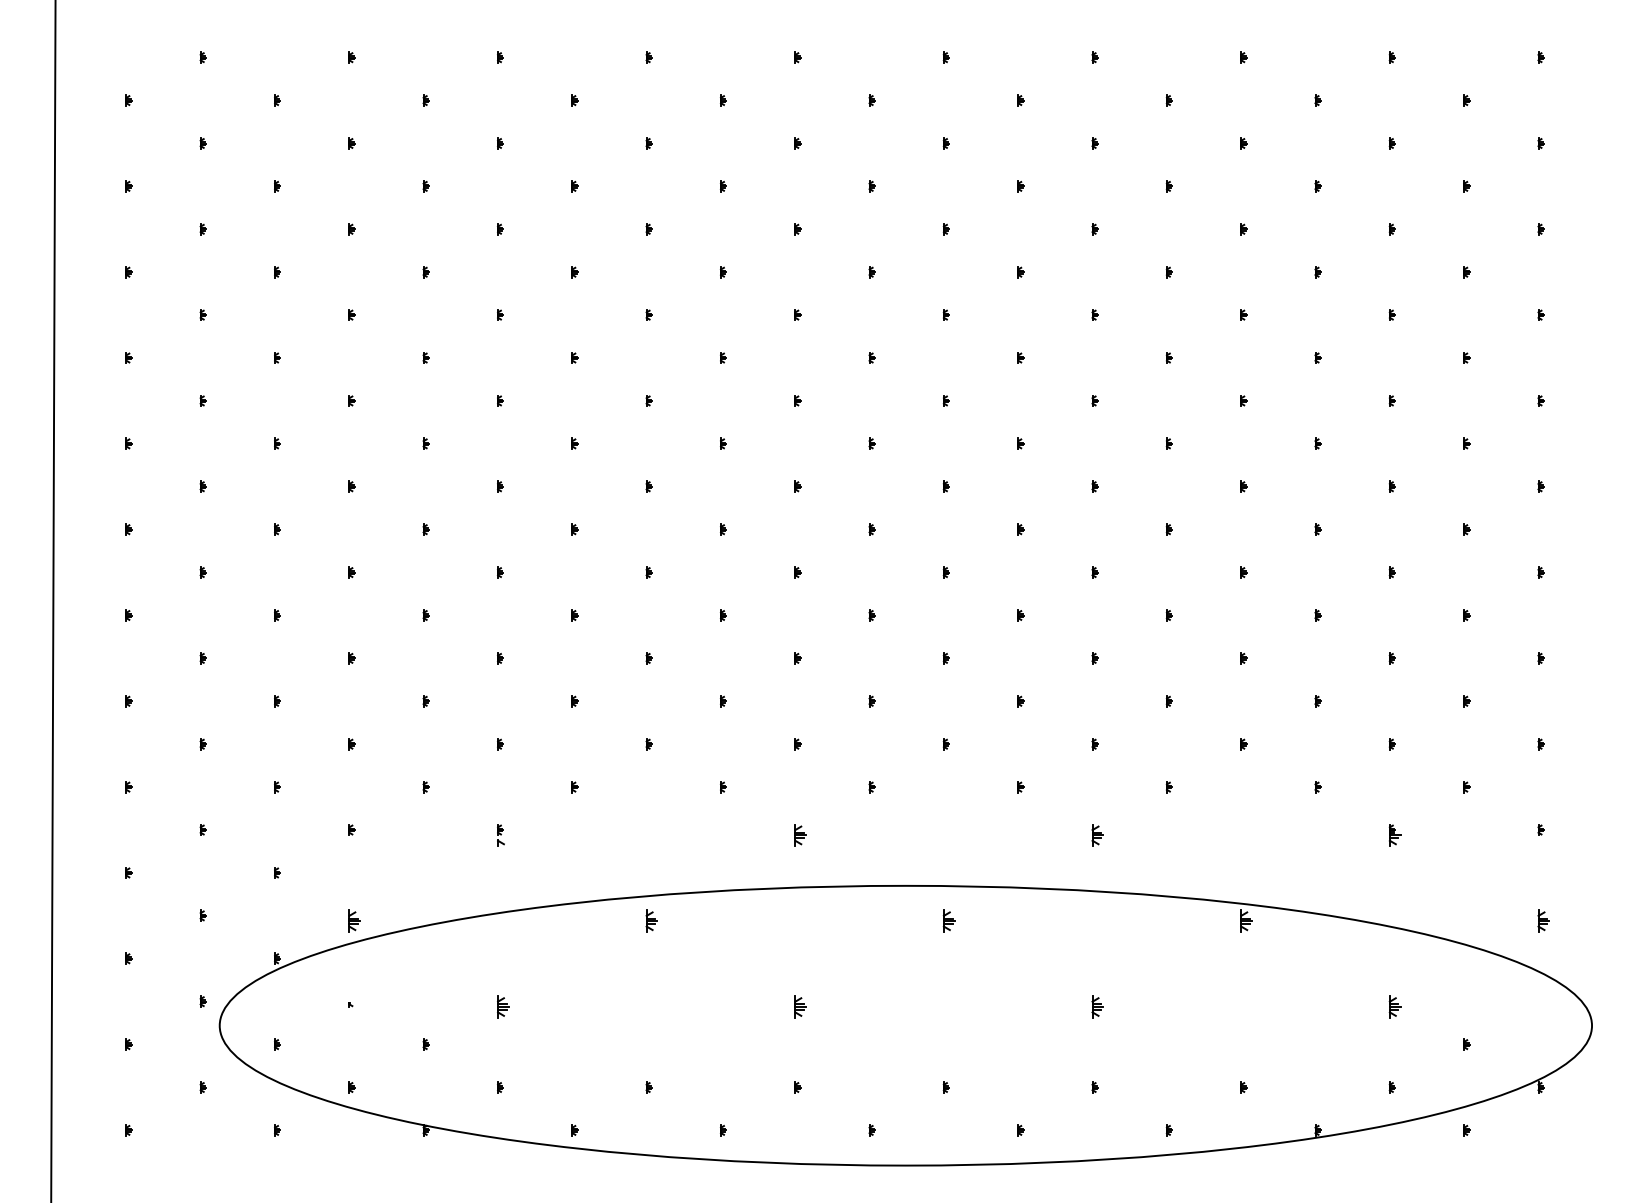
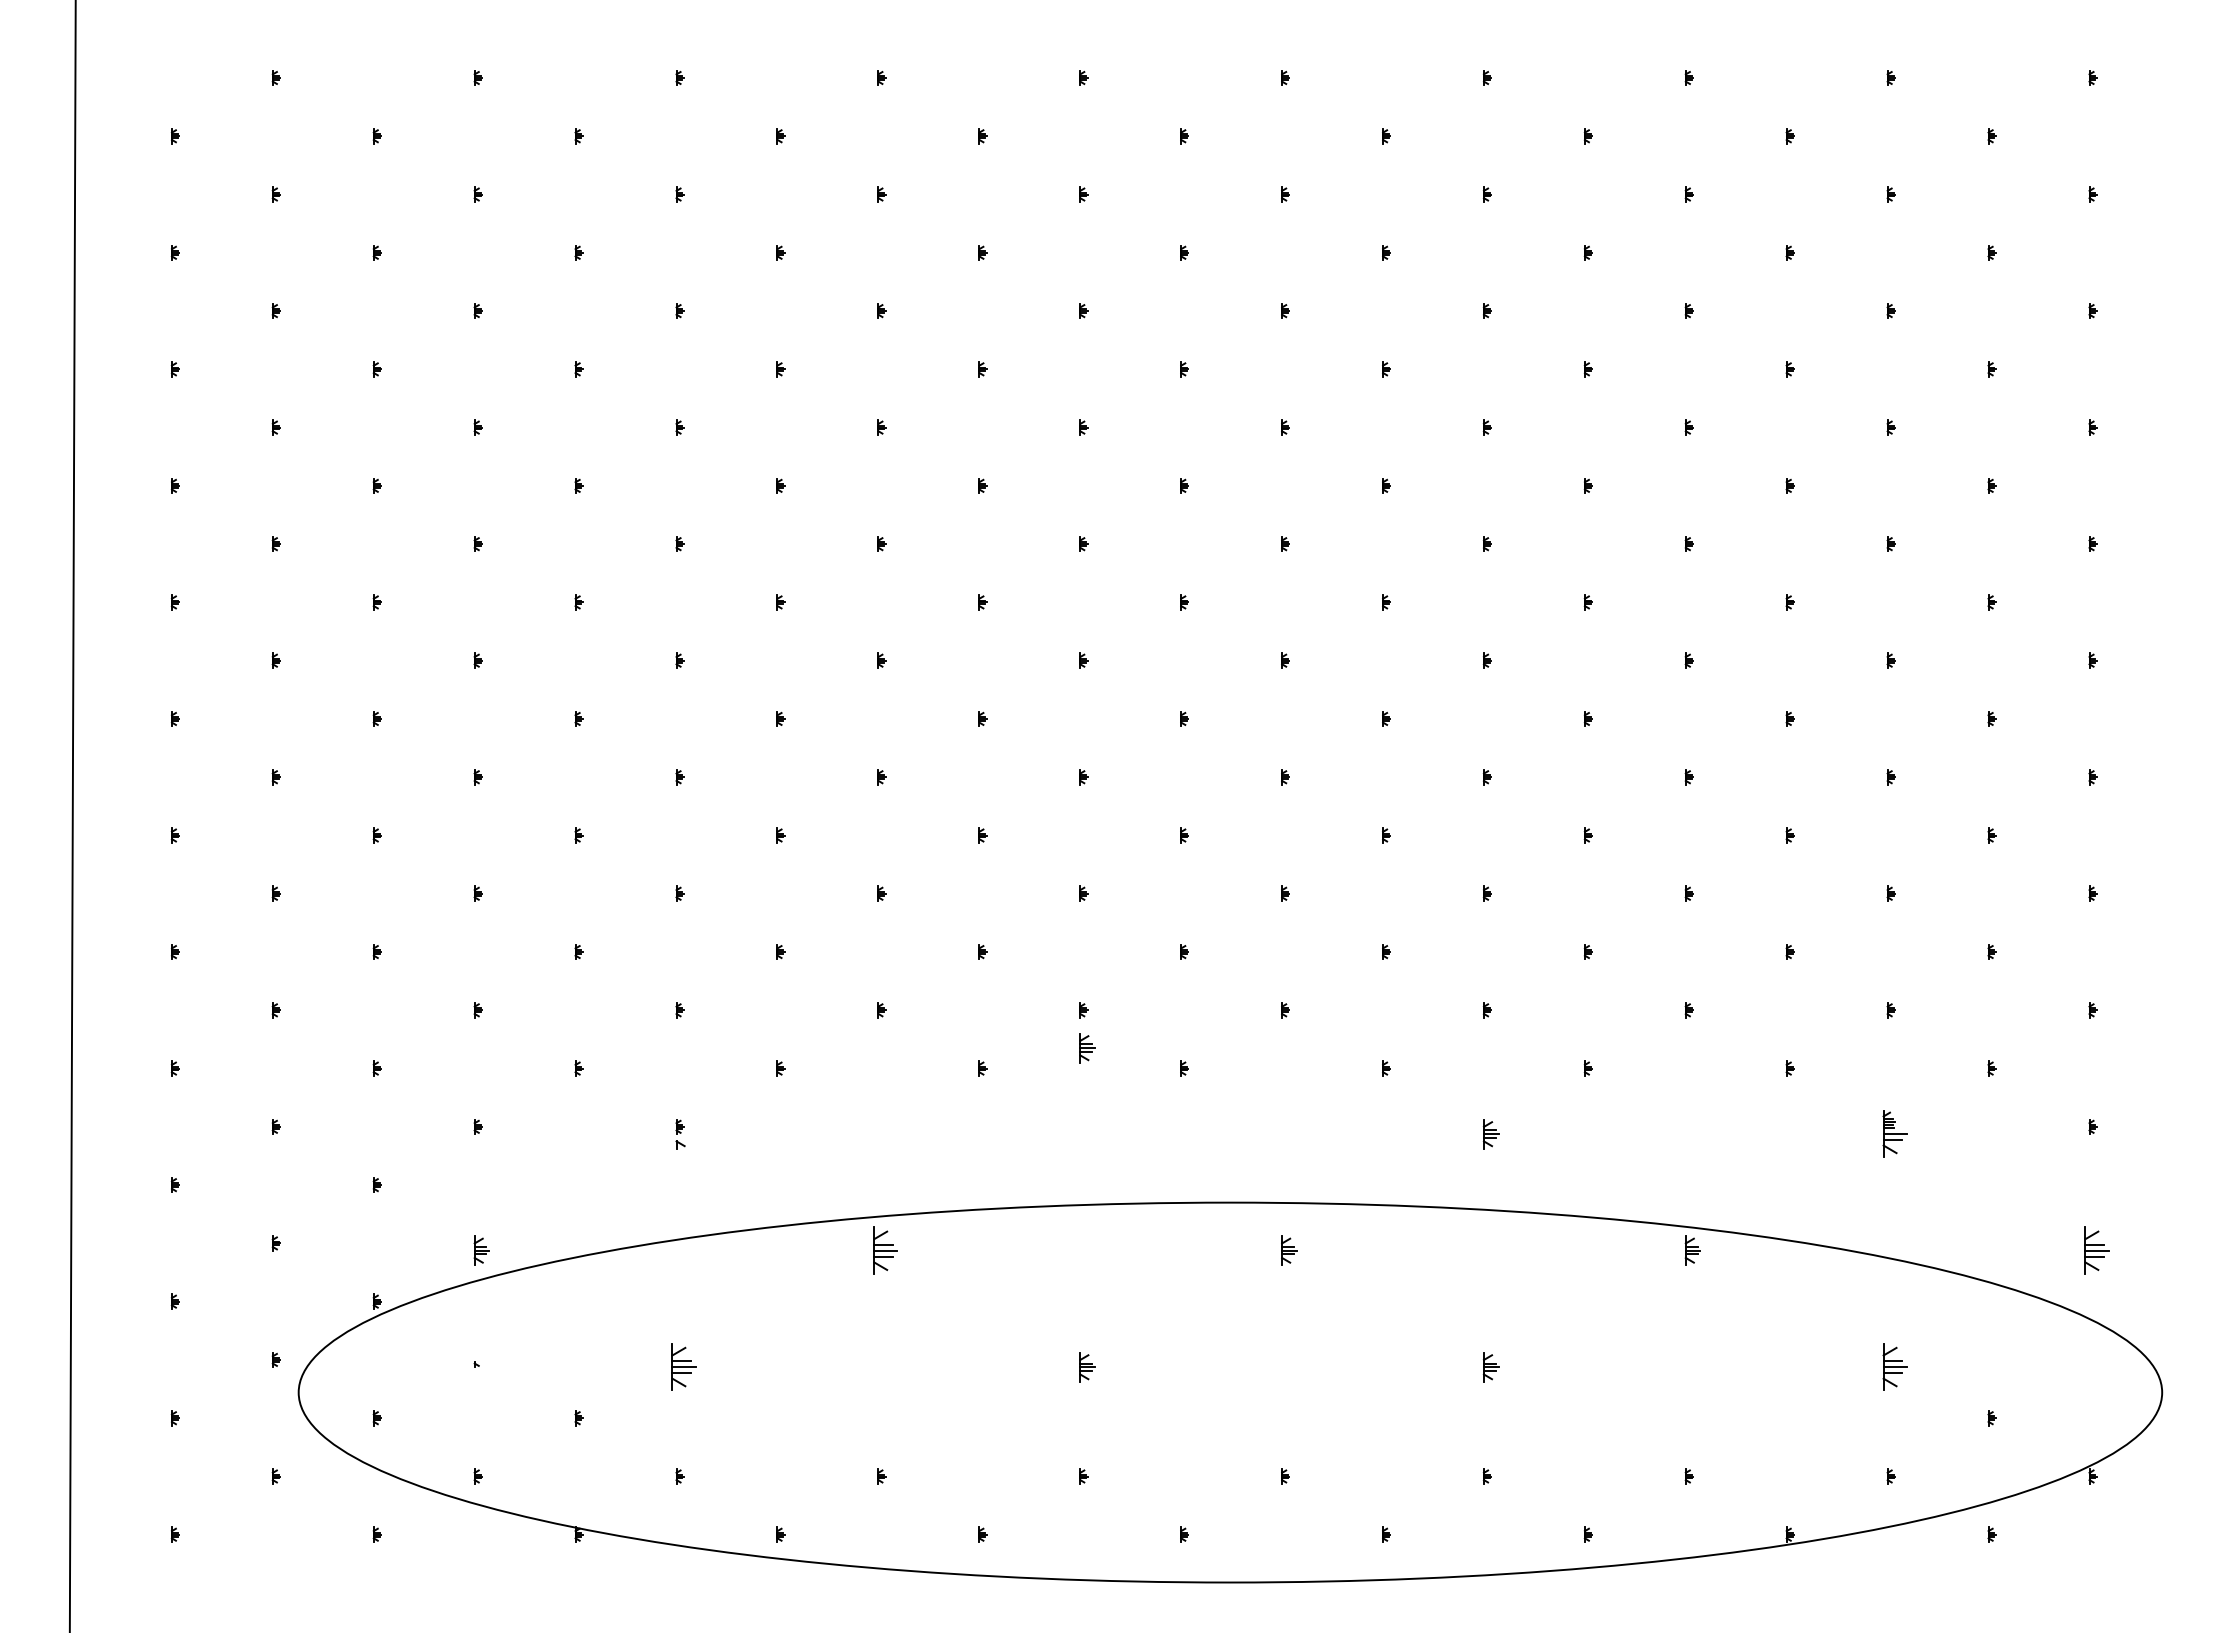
part: (800, 835) -> (1087, 1048), moved
part: (1394, 835) -> (1894, 1134), size x1.6
part: (651, 921) -> (885, 1250), size x1.6
part: (1543, 921) -> (2096, 1250), size x1.6
part: (503, 1007) -> (683, 1367), size x1.6
part: (1394, 1007) -> (1894, 1367), size x1.6

